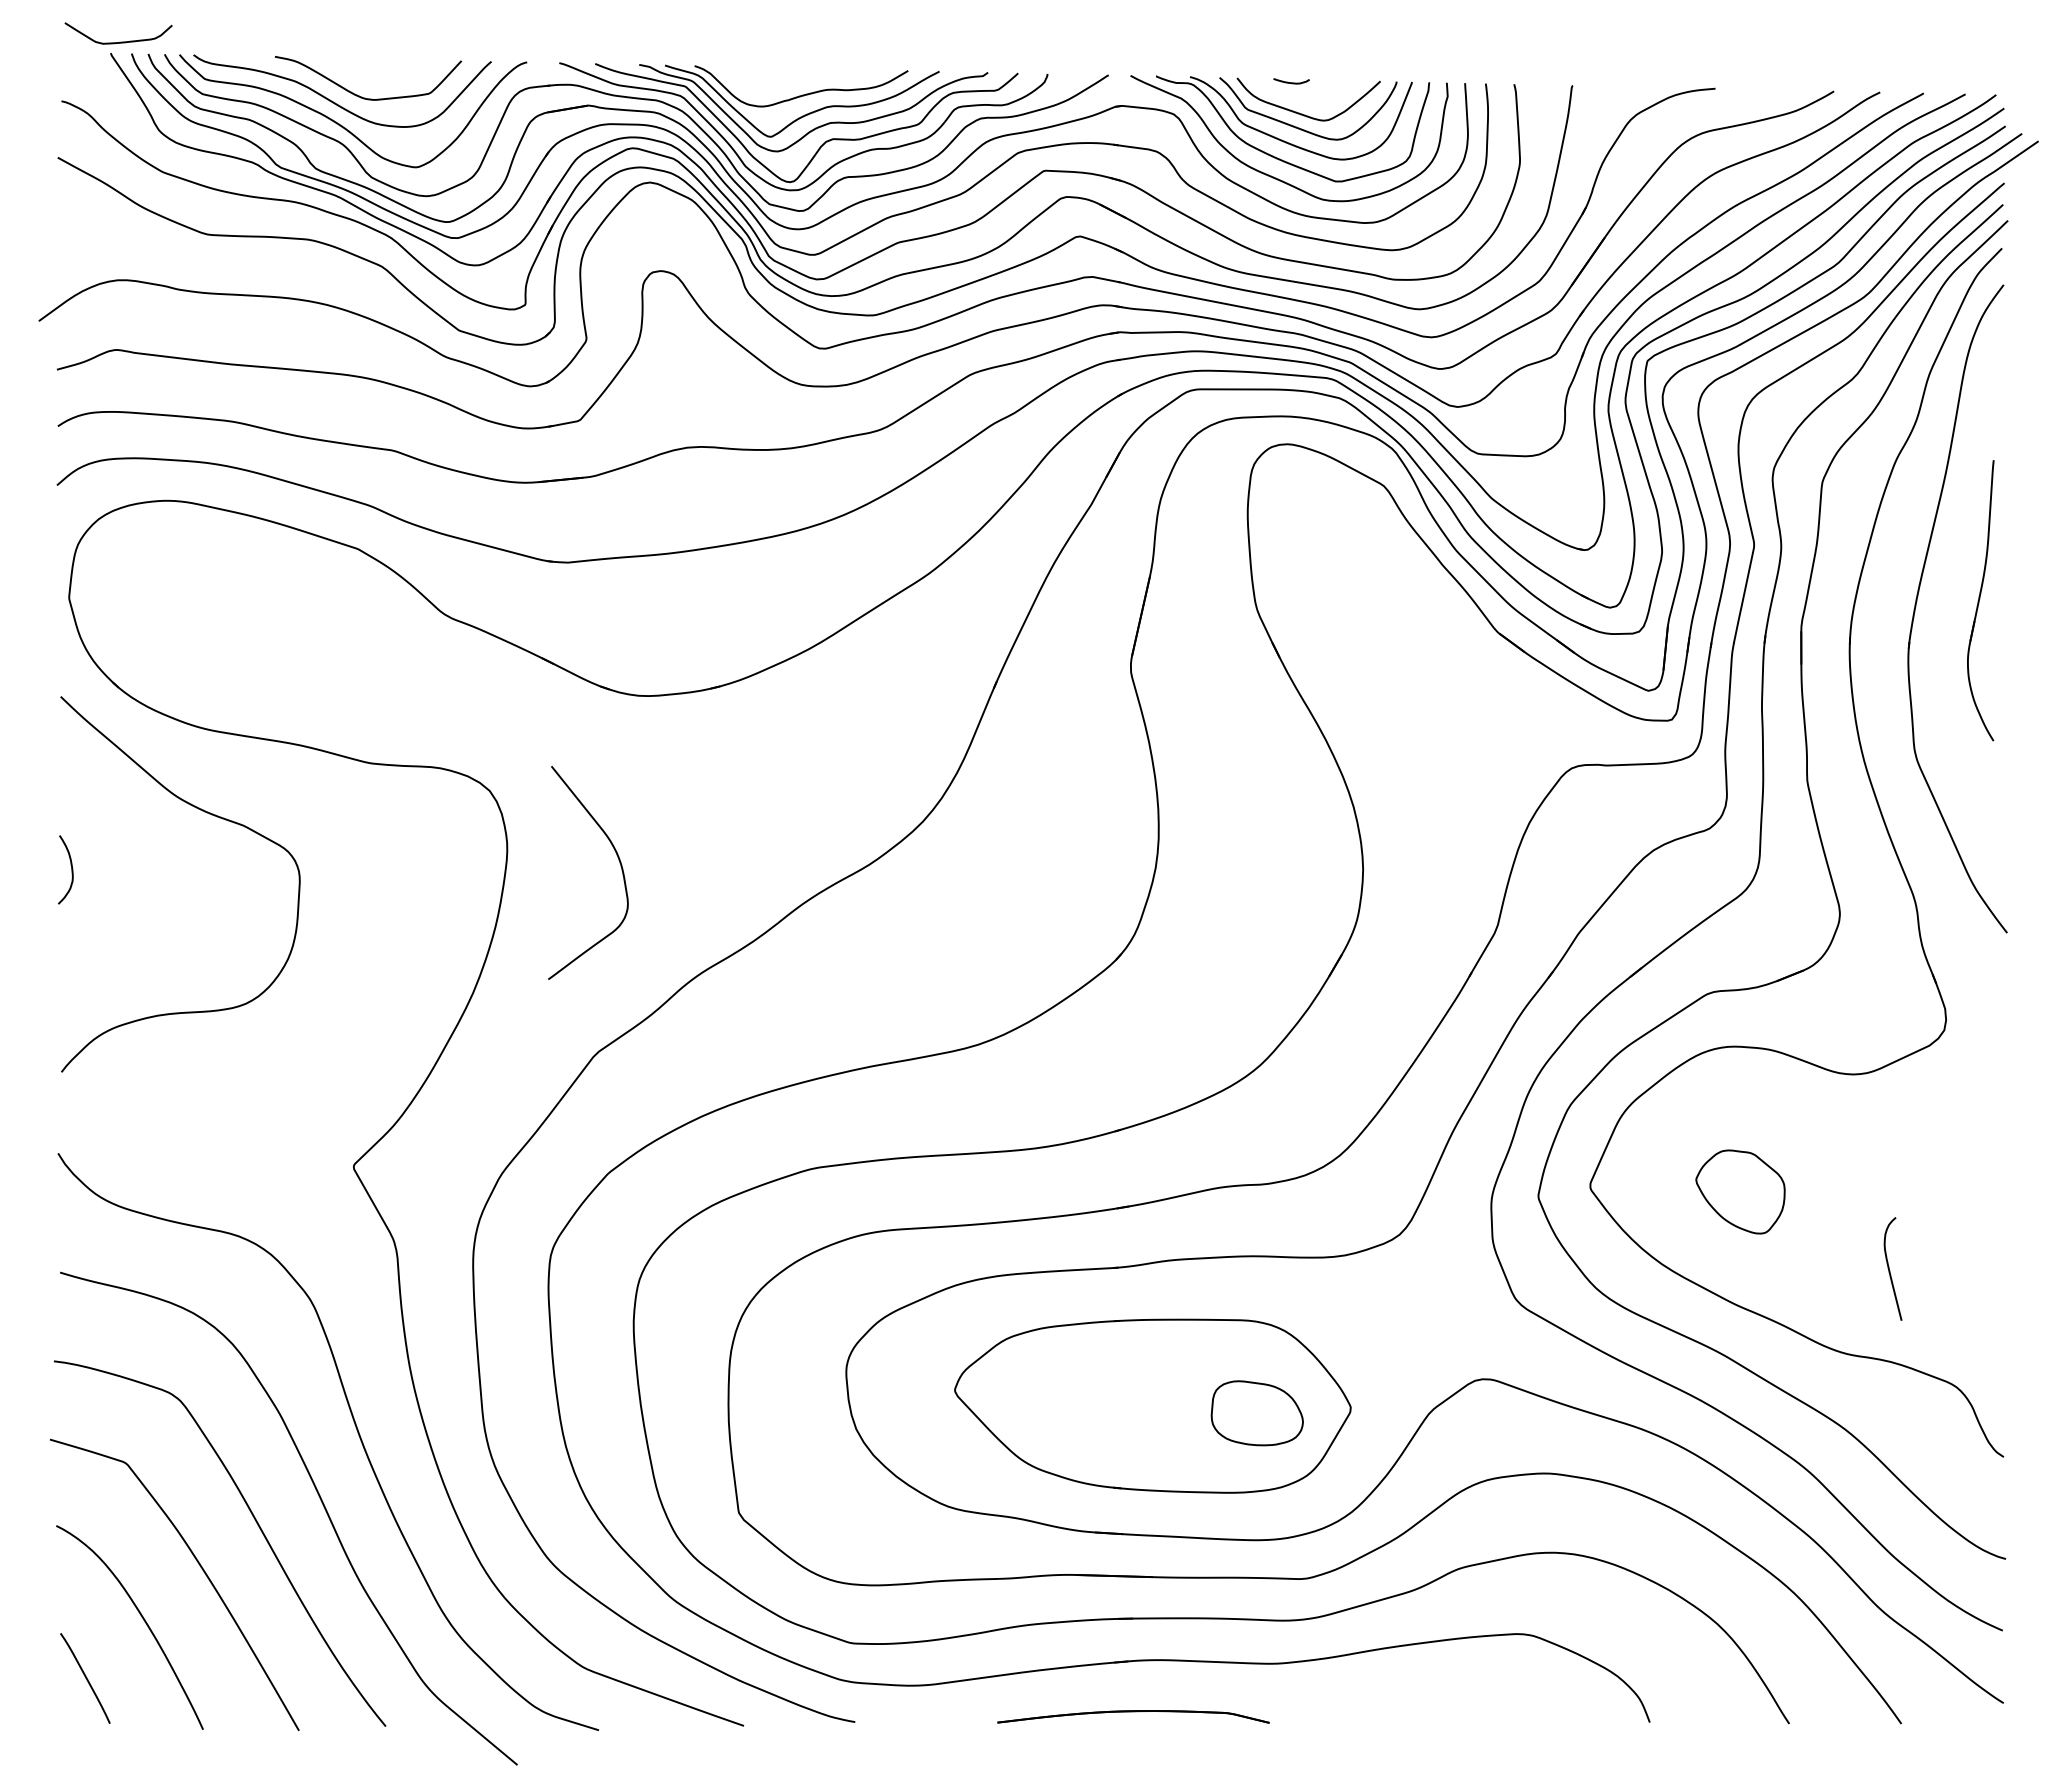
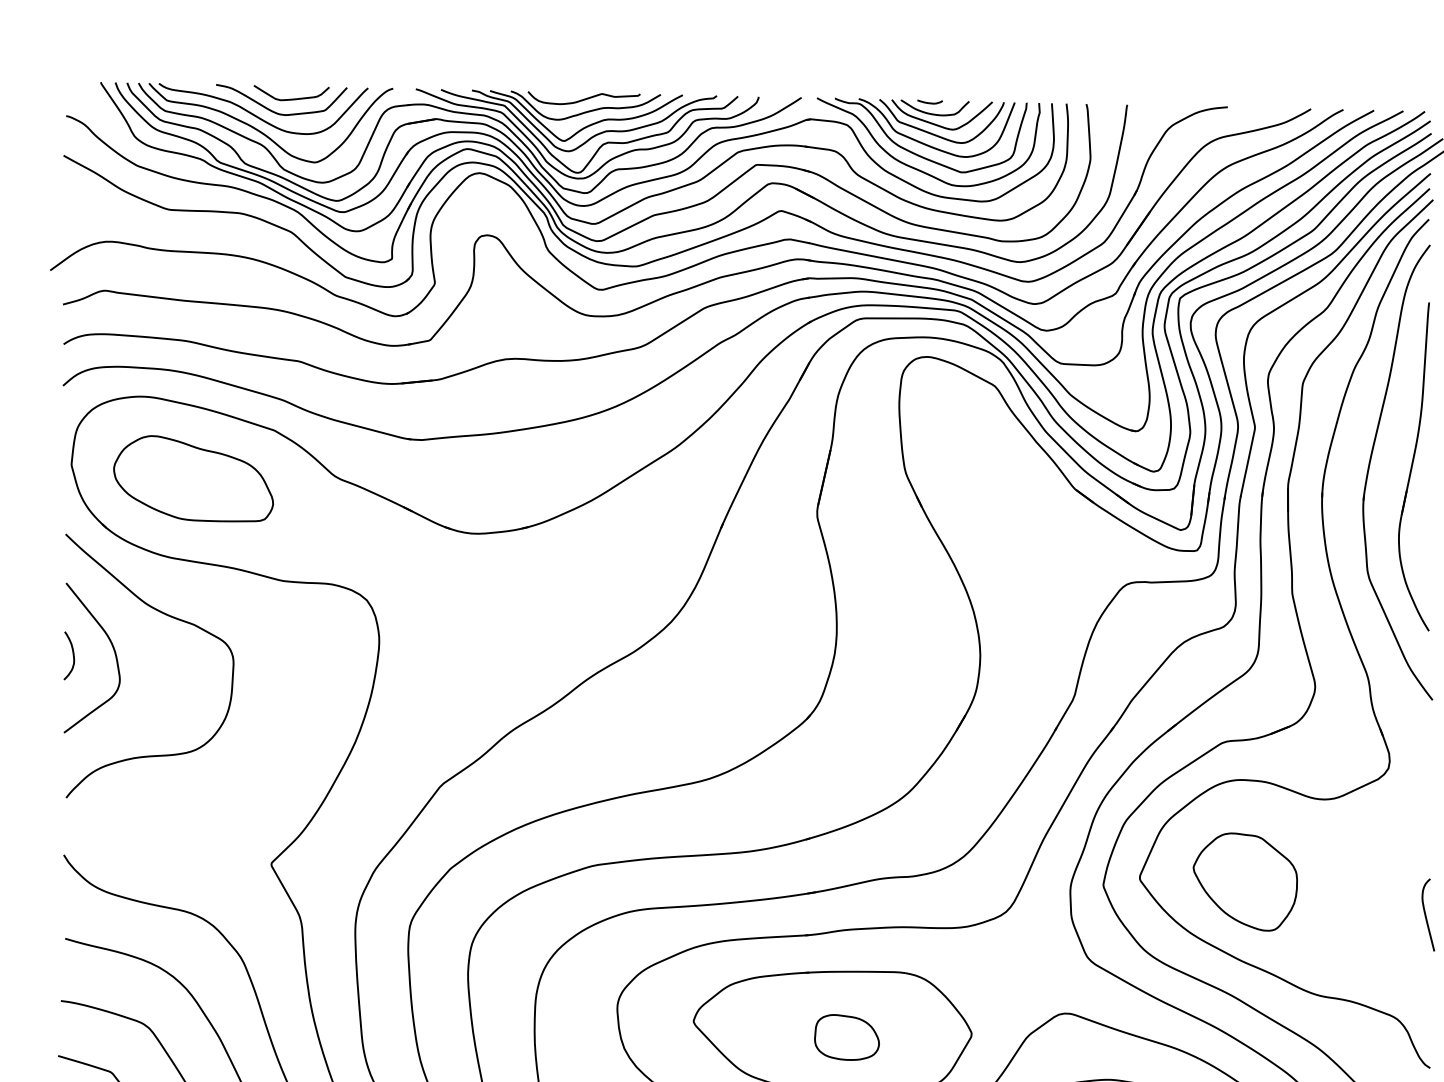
curve: (119, 41) -> (292, 98), moved
curve: (799, 76) -> (584, 98), added
curve: (1294, 97) -> (932, 113), added
part: (1980, 600) -> (1413, 466), size x1.67
part: (242, 617) -> (193, 478), added
curve: (619, 863) -> (113, 651), moved
part: (1740, 1191) -> (1245, 881), size x1.67
curve: (1890, 1270) -> (1426, 916), moved
part: (1256, 1413) -> (846, 1037), moved

